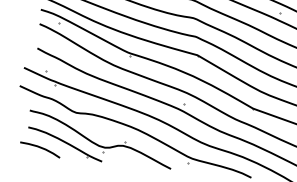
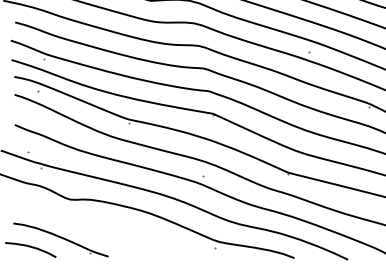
part: (97, 143) -> (100, 235), removed

